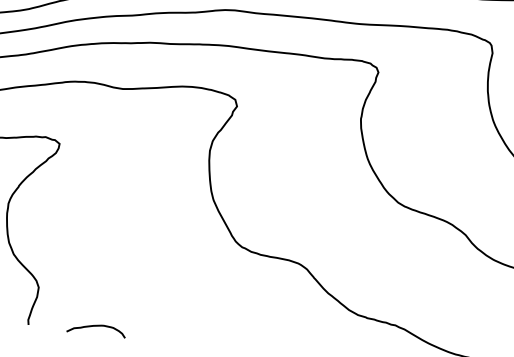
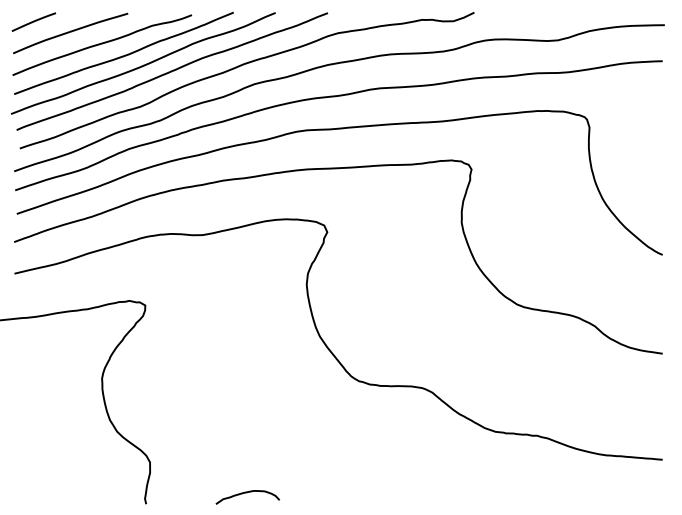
curve: (96, 326) -> (247, 493), moved

